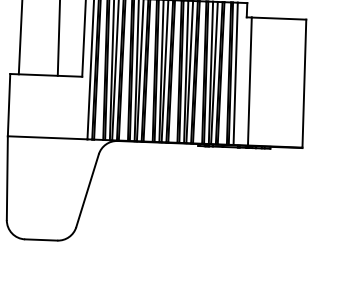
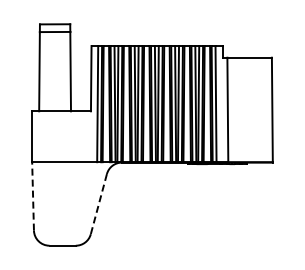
line: (7, 177) -> (33, 195), solid -> dashed
line: (87, 191) -> (98, 204), solid -> dashed

